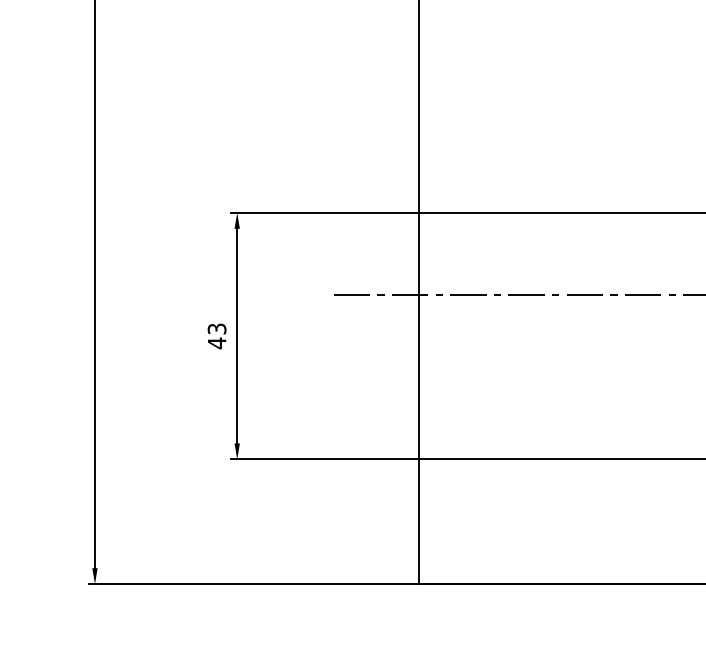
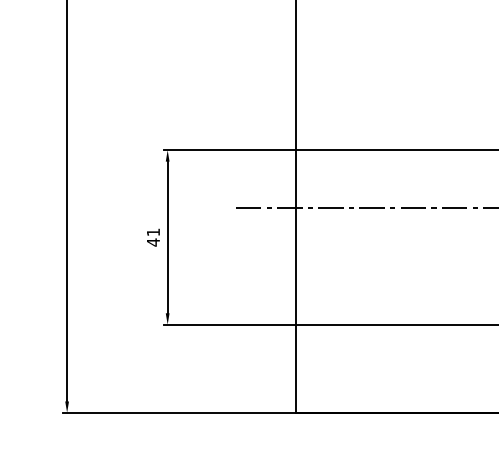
text: (217, 329) -> (153, 232), 43 -> 41

